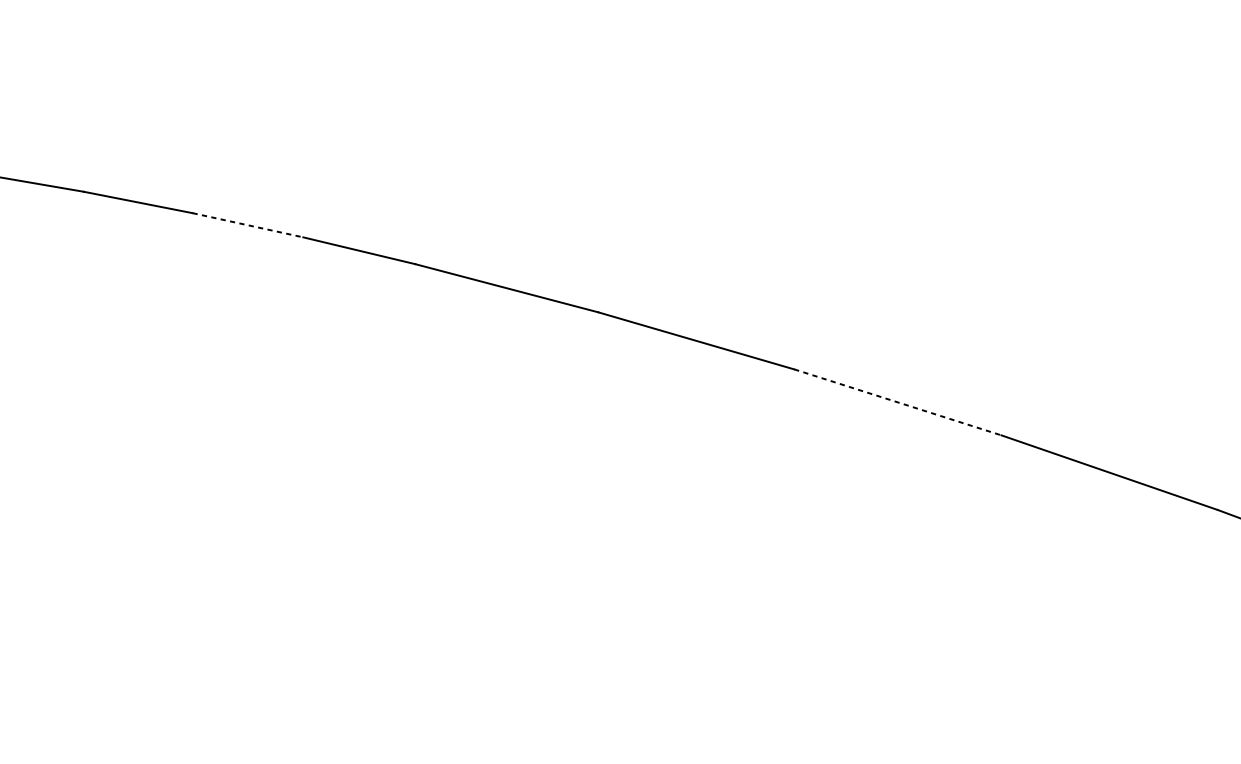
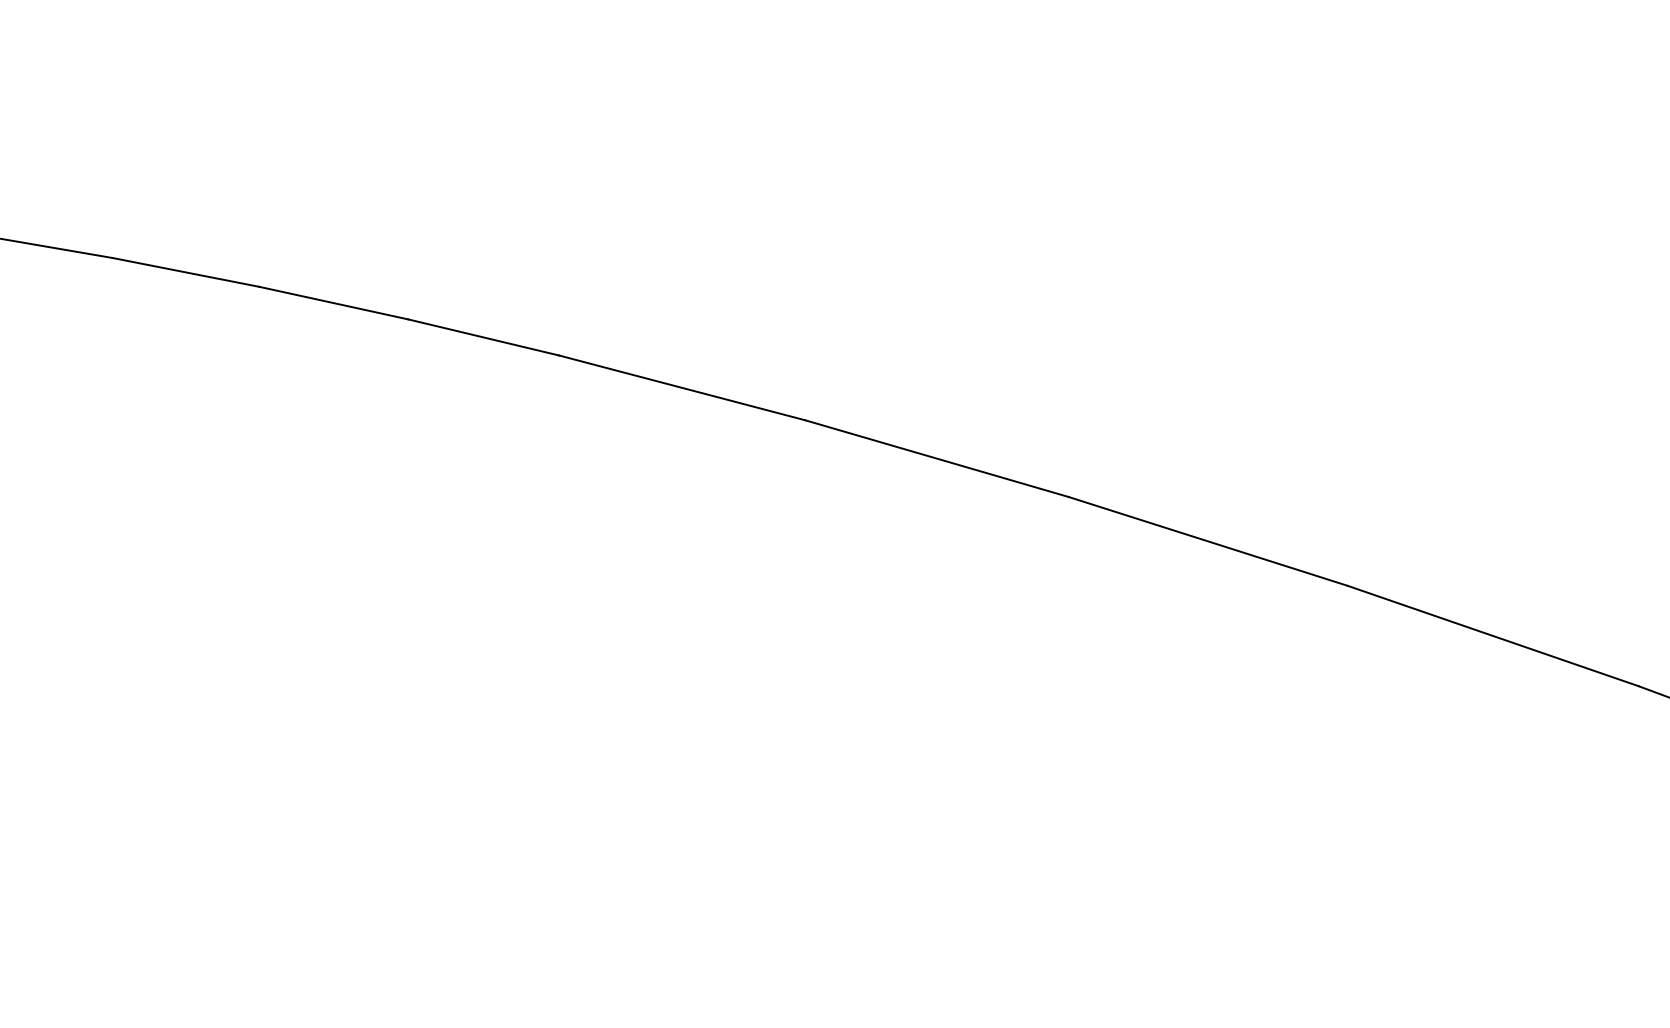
line: (248, 225) -> (334, 303), dashed -> solid
line: (898, 402) -> (1208, 541), dashed -> solid

